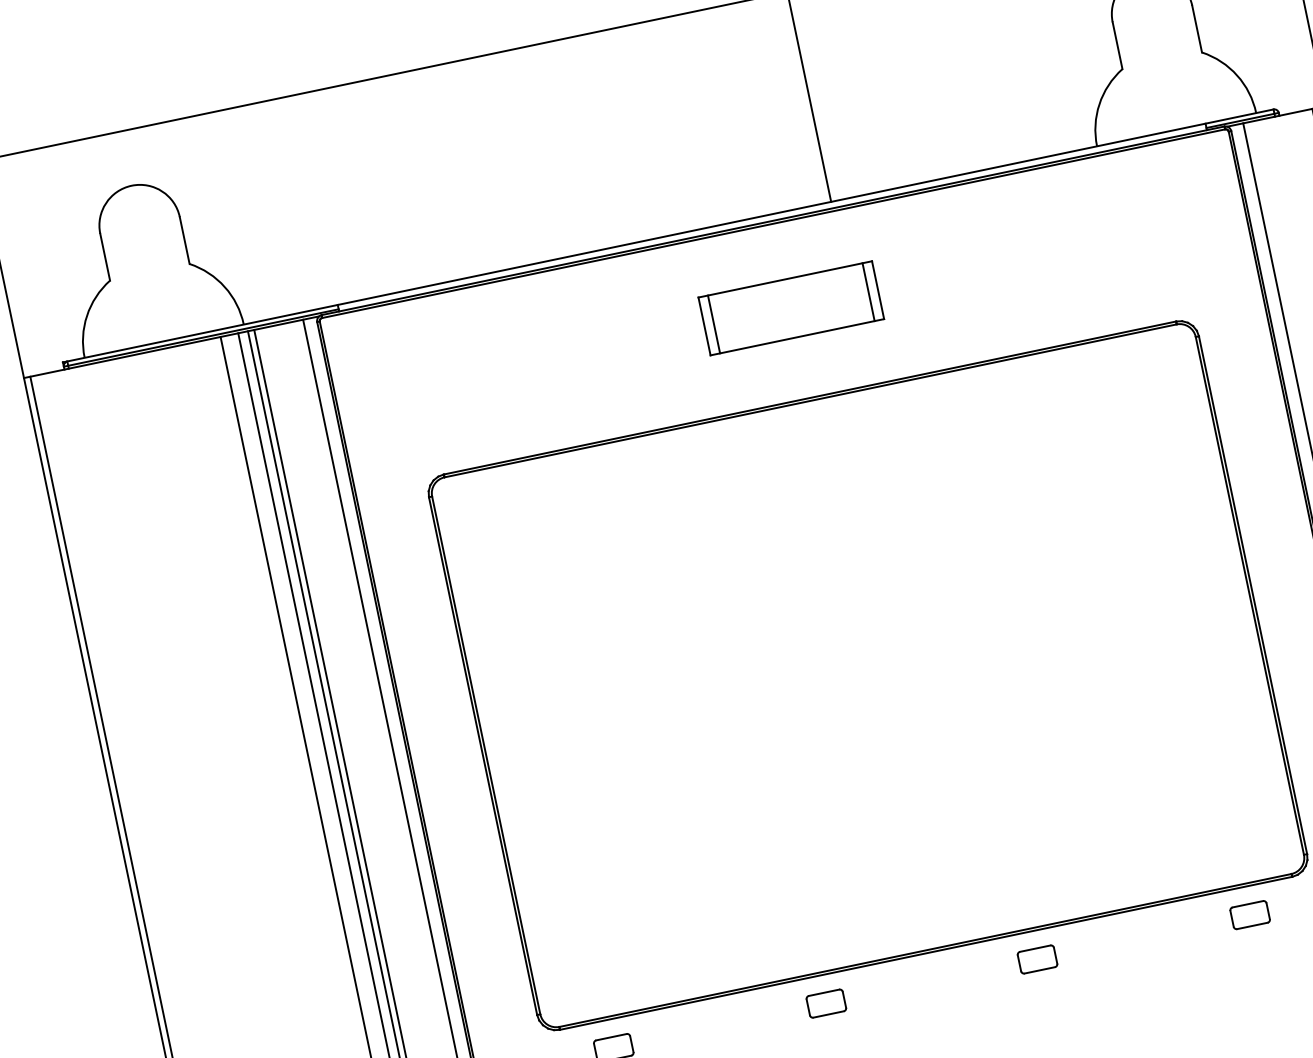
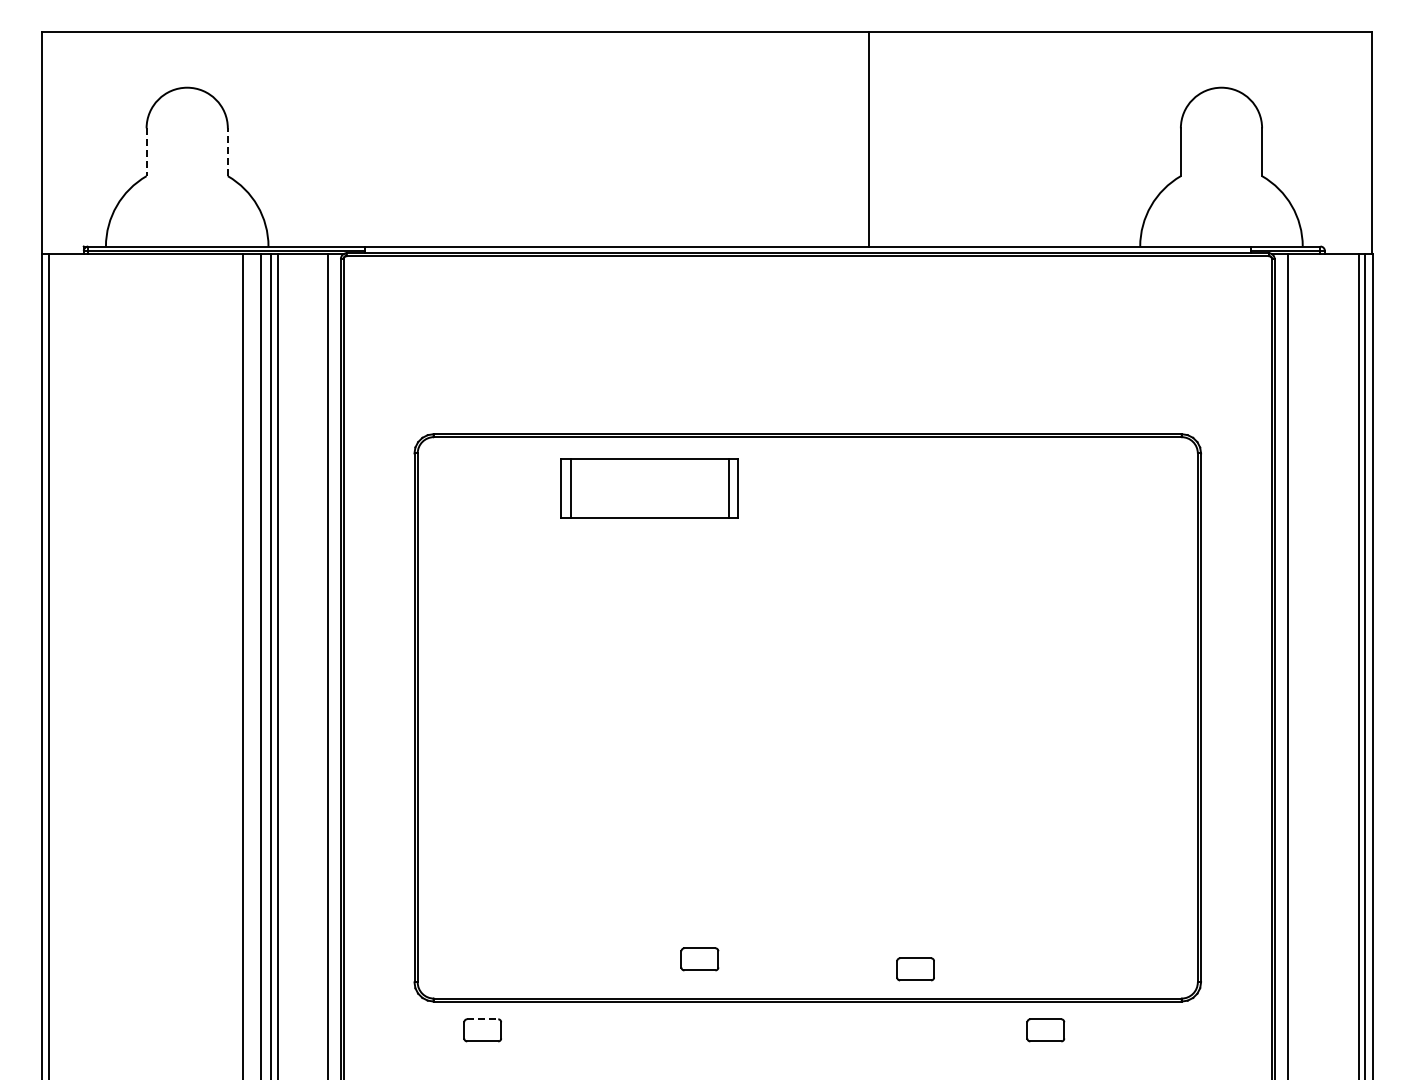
line: (184, 240) -> (227, 152), solid -> dashed
line: (105, 257) -> (146, 152), solid -> dashed
part: (791, 308) -> (649, 488), moved
part: (1249, 915) -> (1045, 1030), moved
part: (1037, 959) -> (915, 969), moved
part: (825, 1003) -> (699, 959), moved
line: (611, 1037) -> (482, 1019), solid -> dashed

